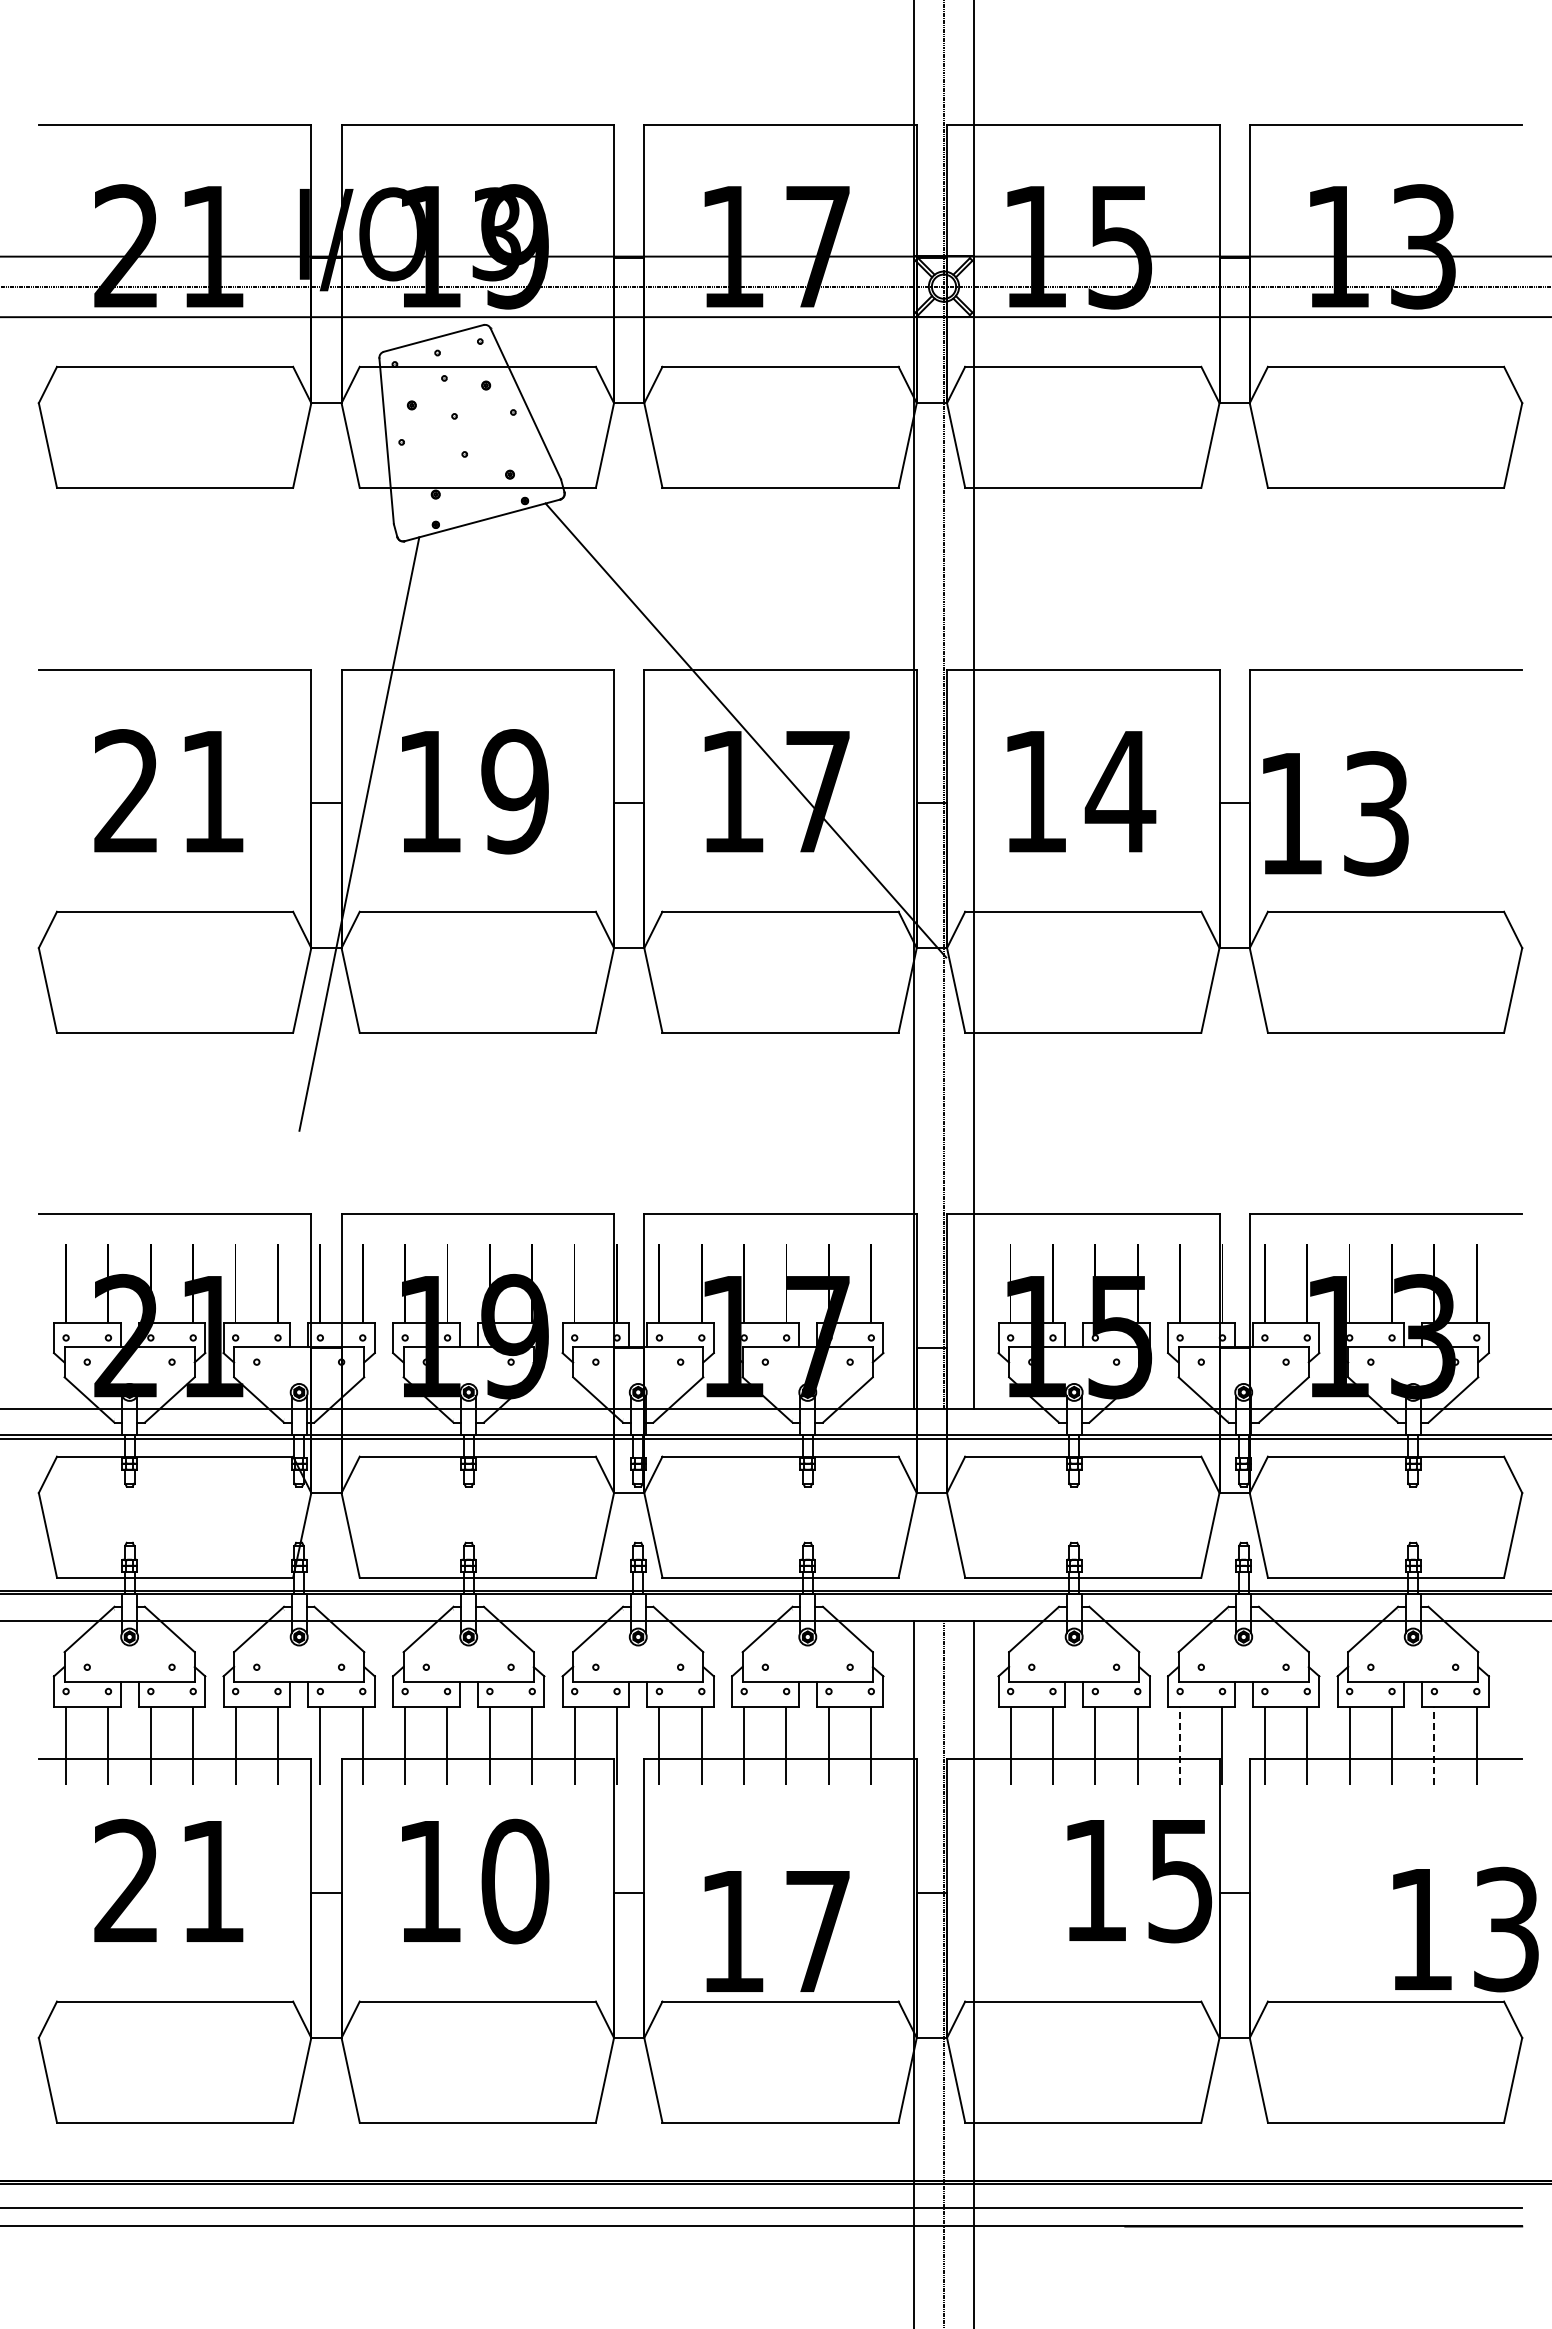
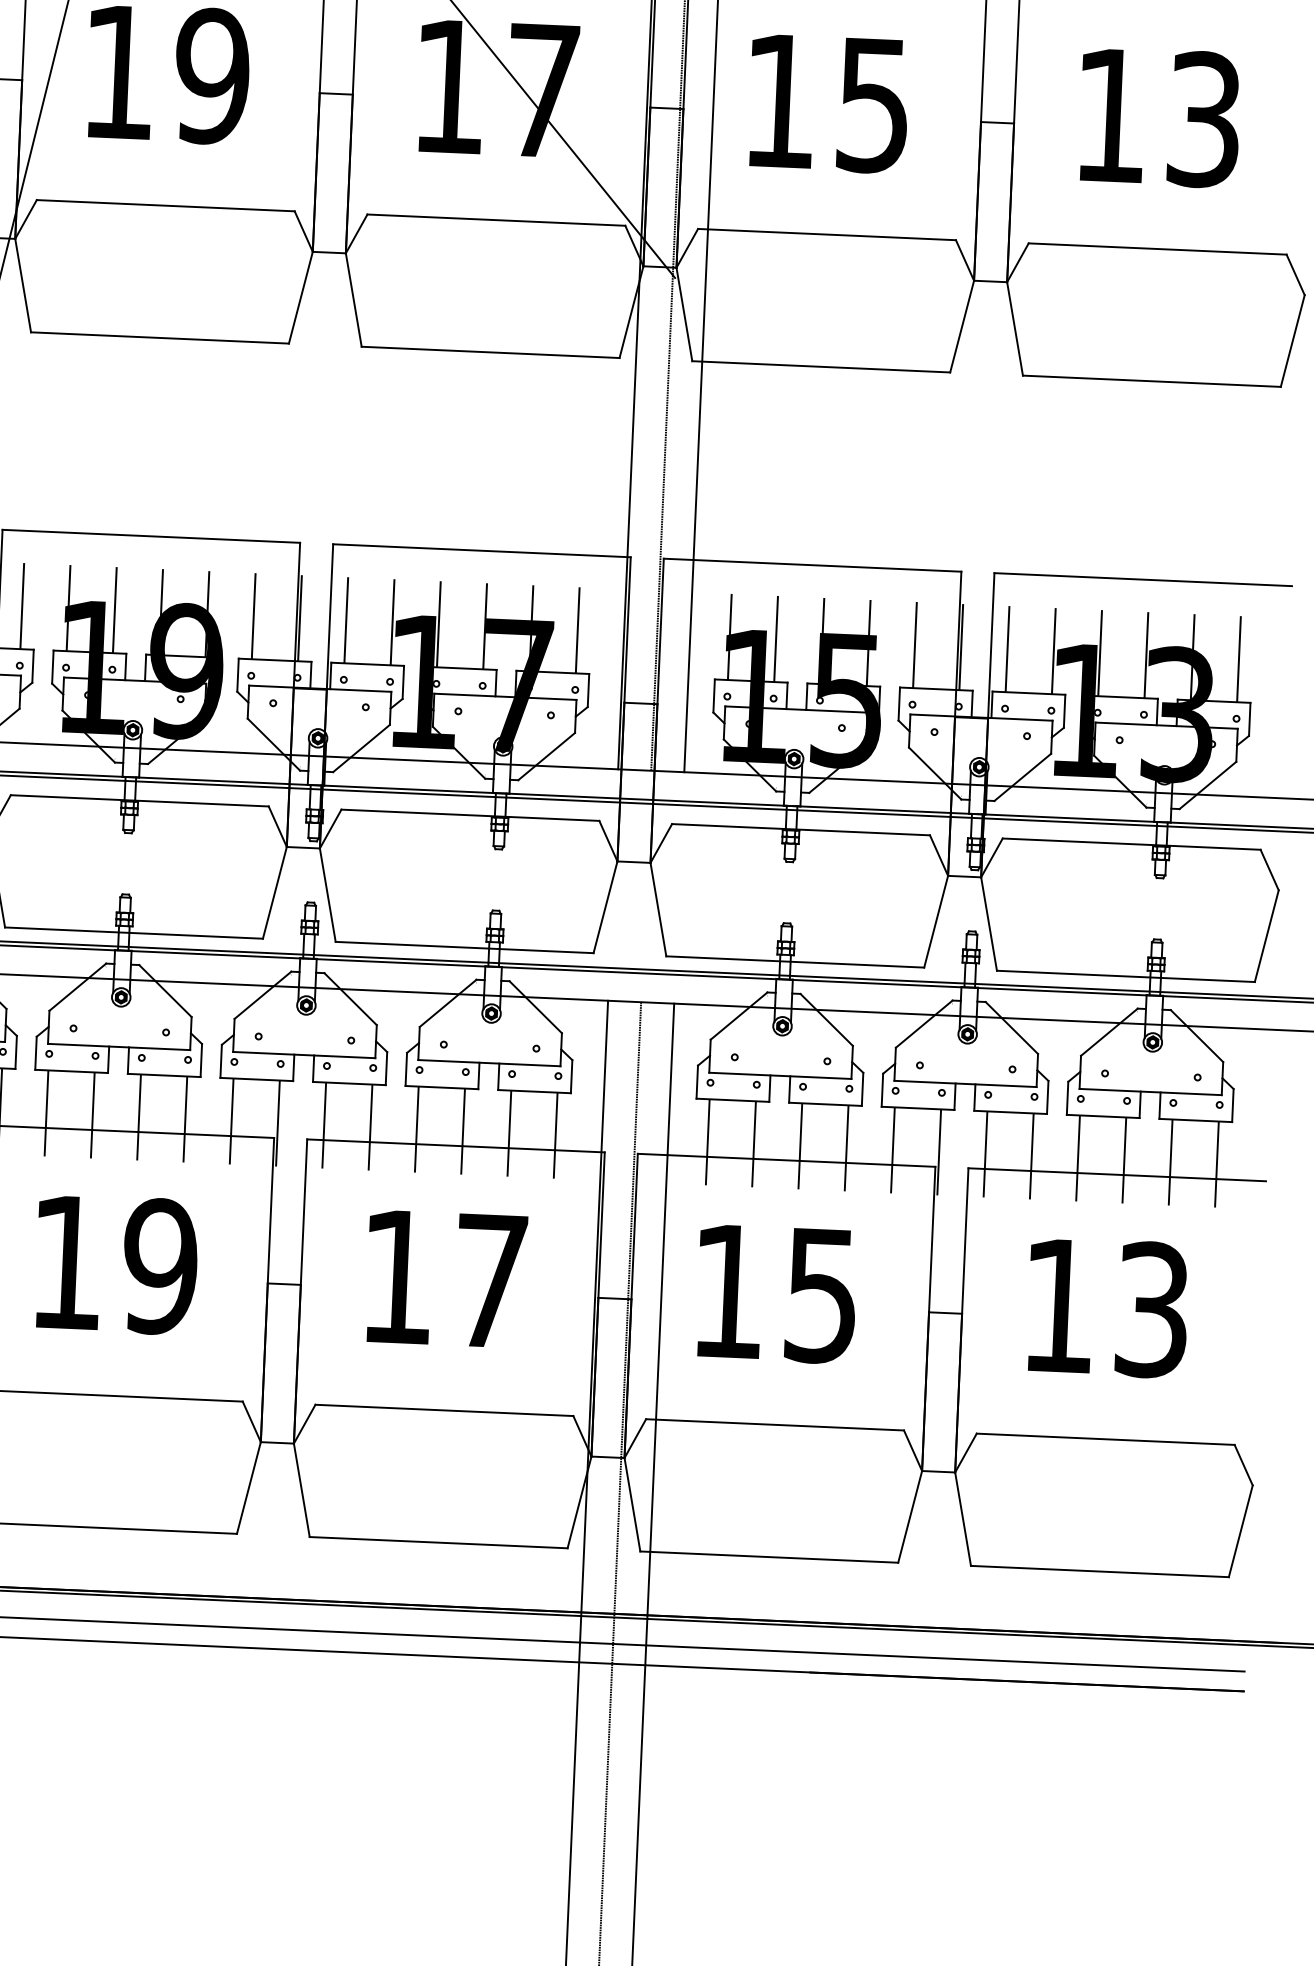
text: (1120, 792) -> (873, 106), 14 -> 15
text: (1335, 813) -> (1159, 117), moved
line: (1180, 1745) -> (893, 1149), dashed -> solid
line: (1434, 1745) -> (1170, 1161), dashed -> solid
text: (515, 1881) -> (160, 1266), 10 -> 19
text: (1139, 1881) -> (776, 1294), moved
text: (1465, 1929) -> (1107, 1307), moved
text: (776, 1931) -> (445, 1279), moved

